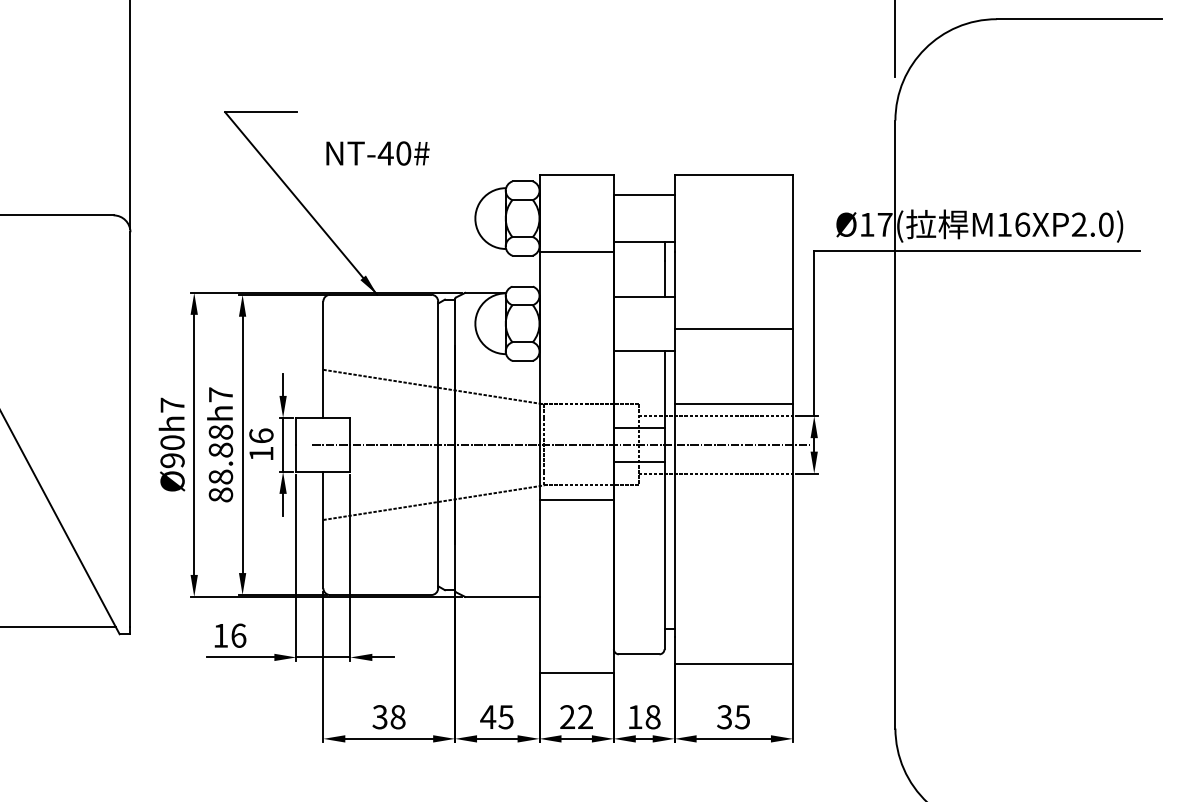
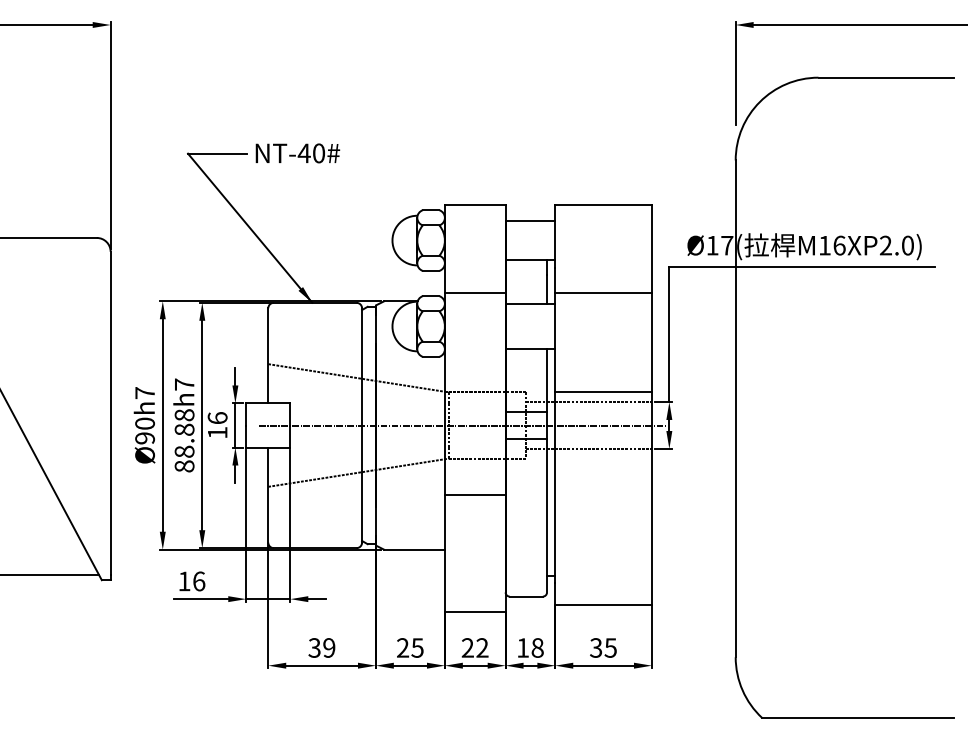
text: (377, 153) -> (297, 153), moved
line: (575, 252) -> (474, 293), moved
line: (733, 329) -> (603, 293), moved
line: (575, 499) -> (474, 494), moved
text: (398, 716) -> (329, 647), 38 -> 39
text: (487, 716) -> (402, 647), 45 -> 25

